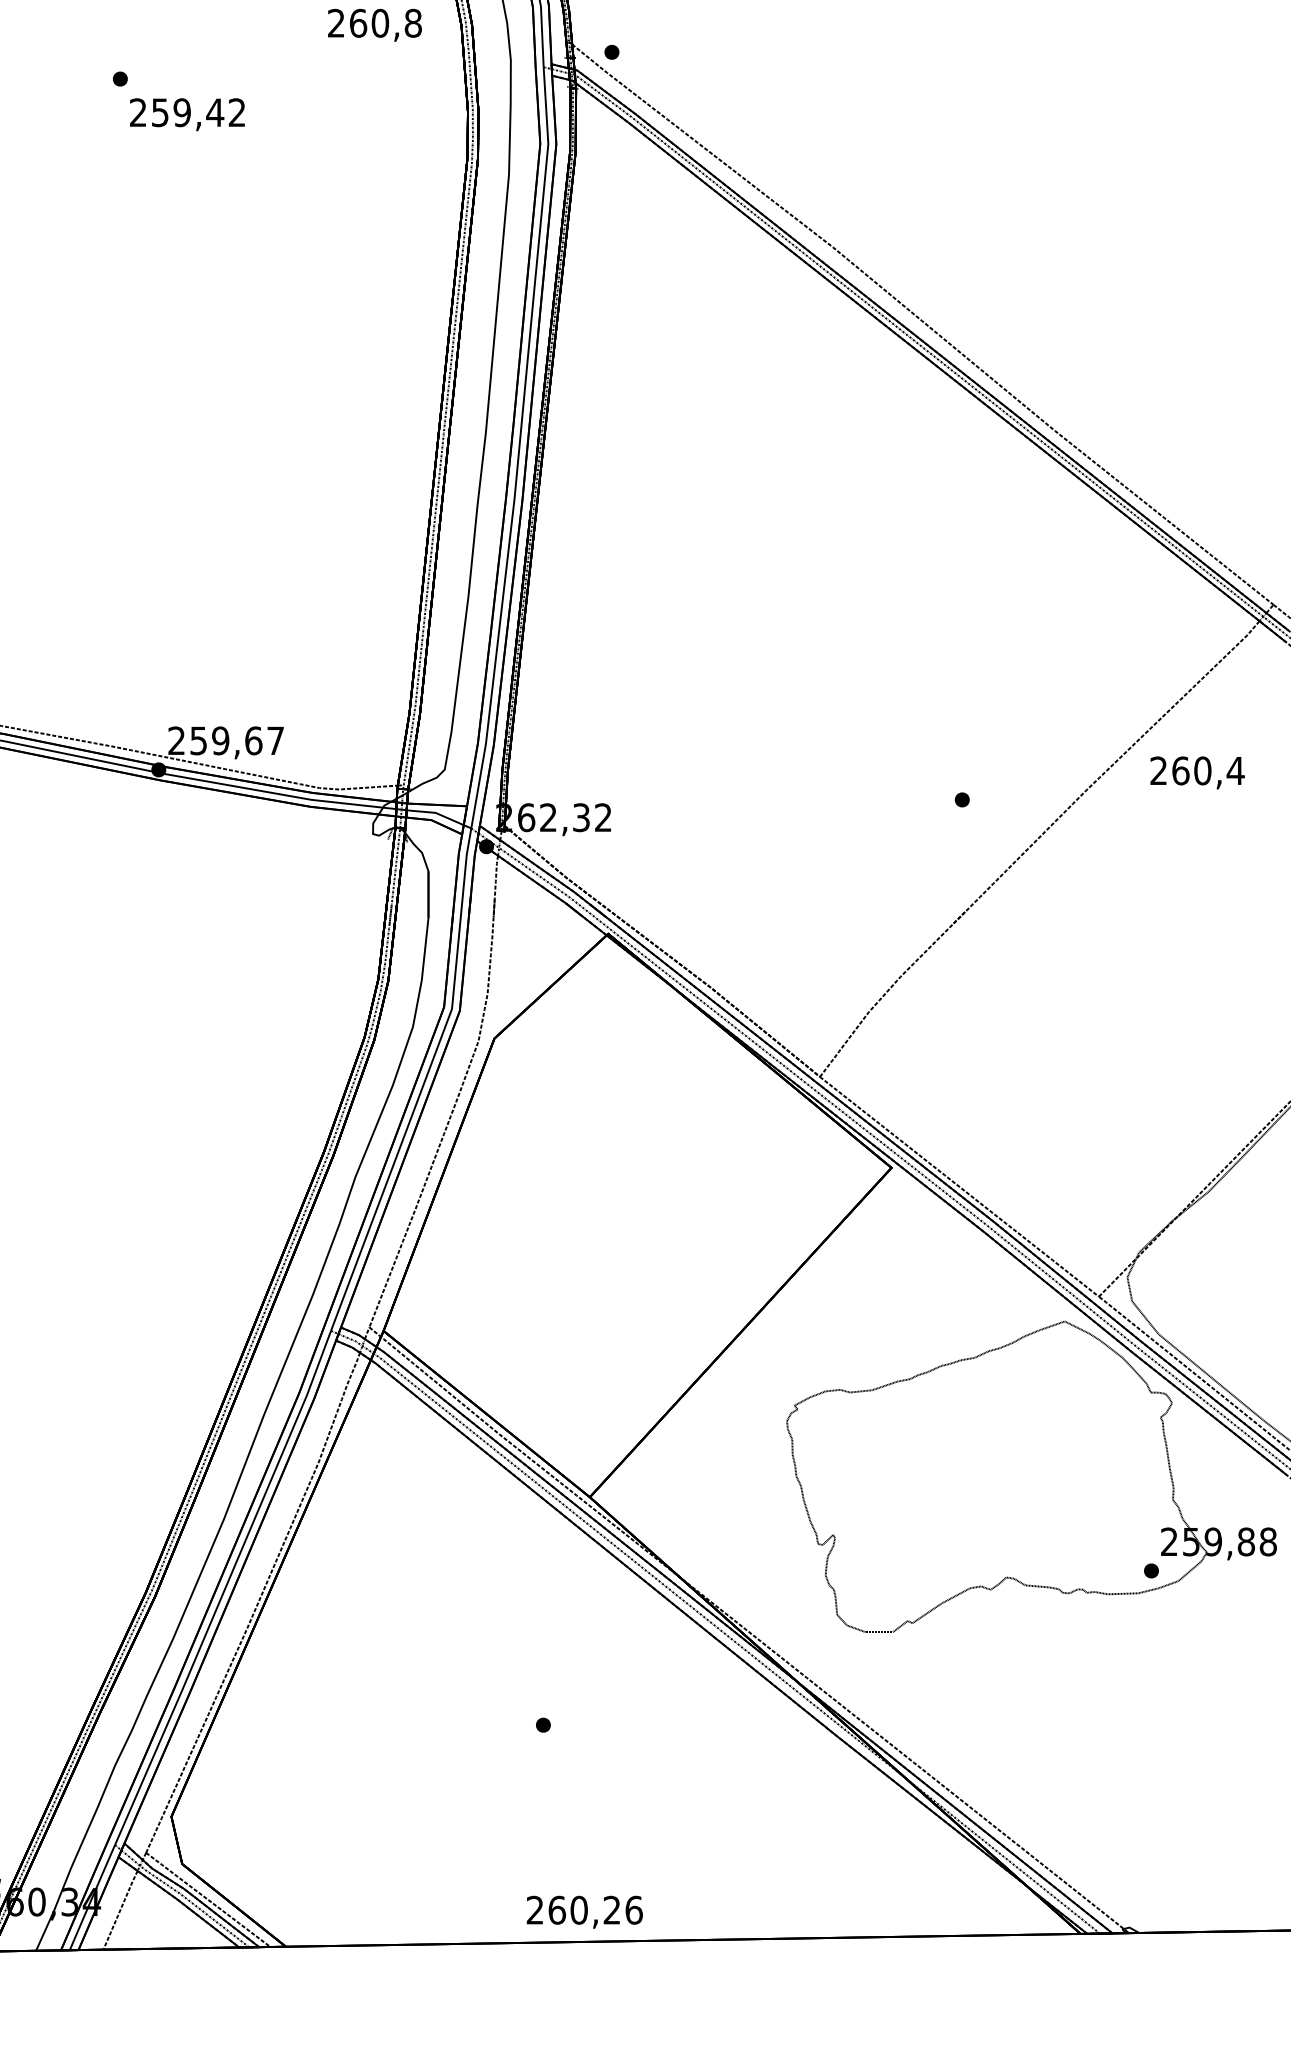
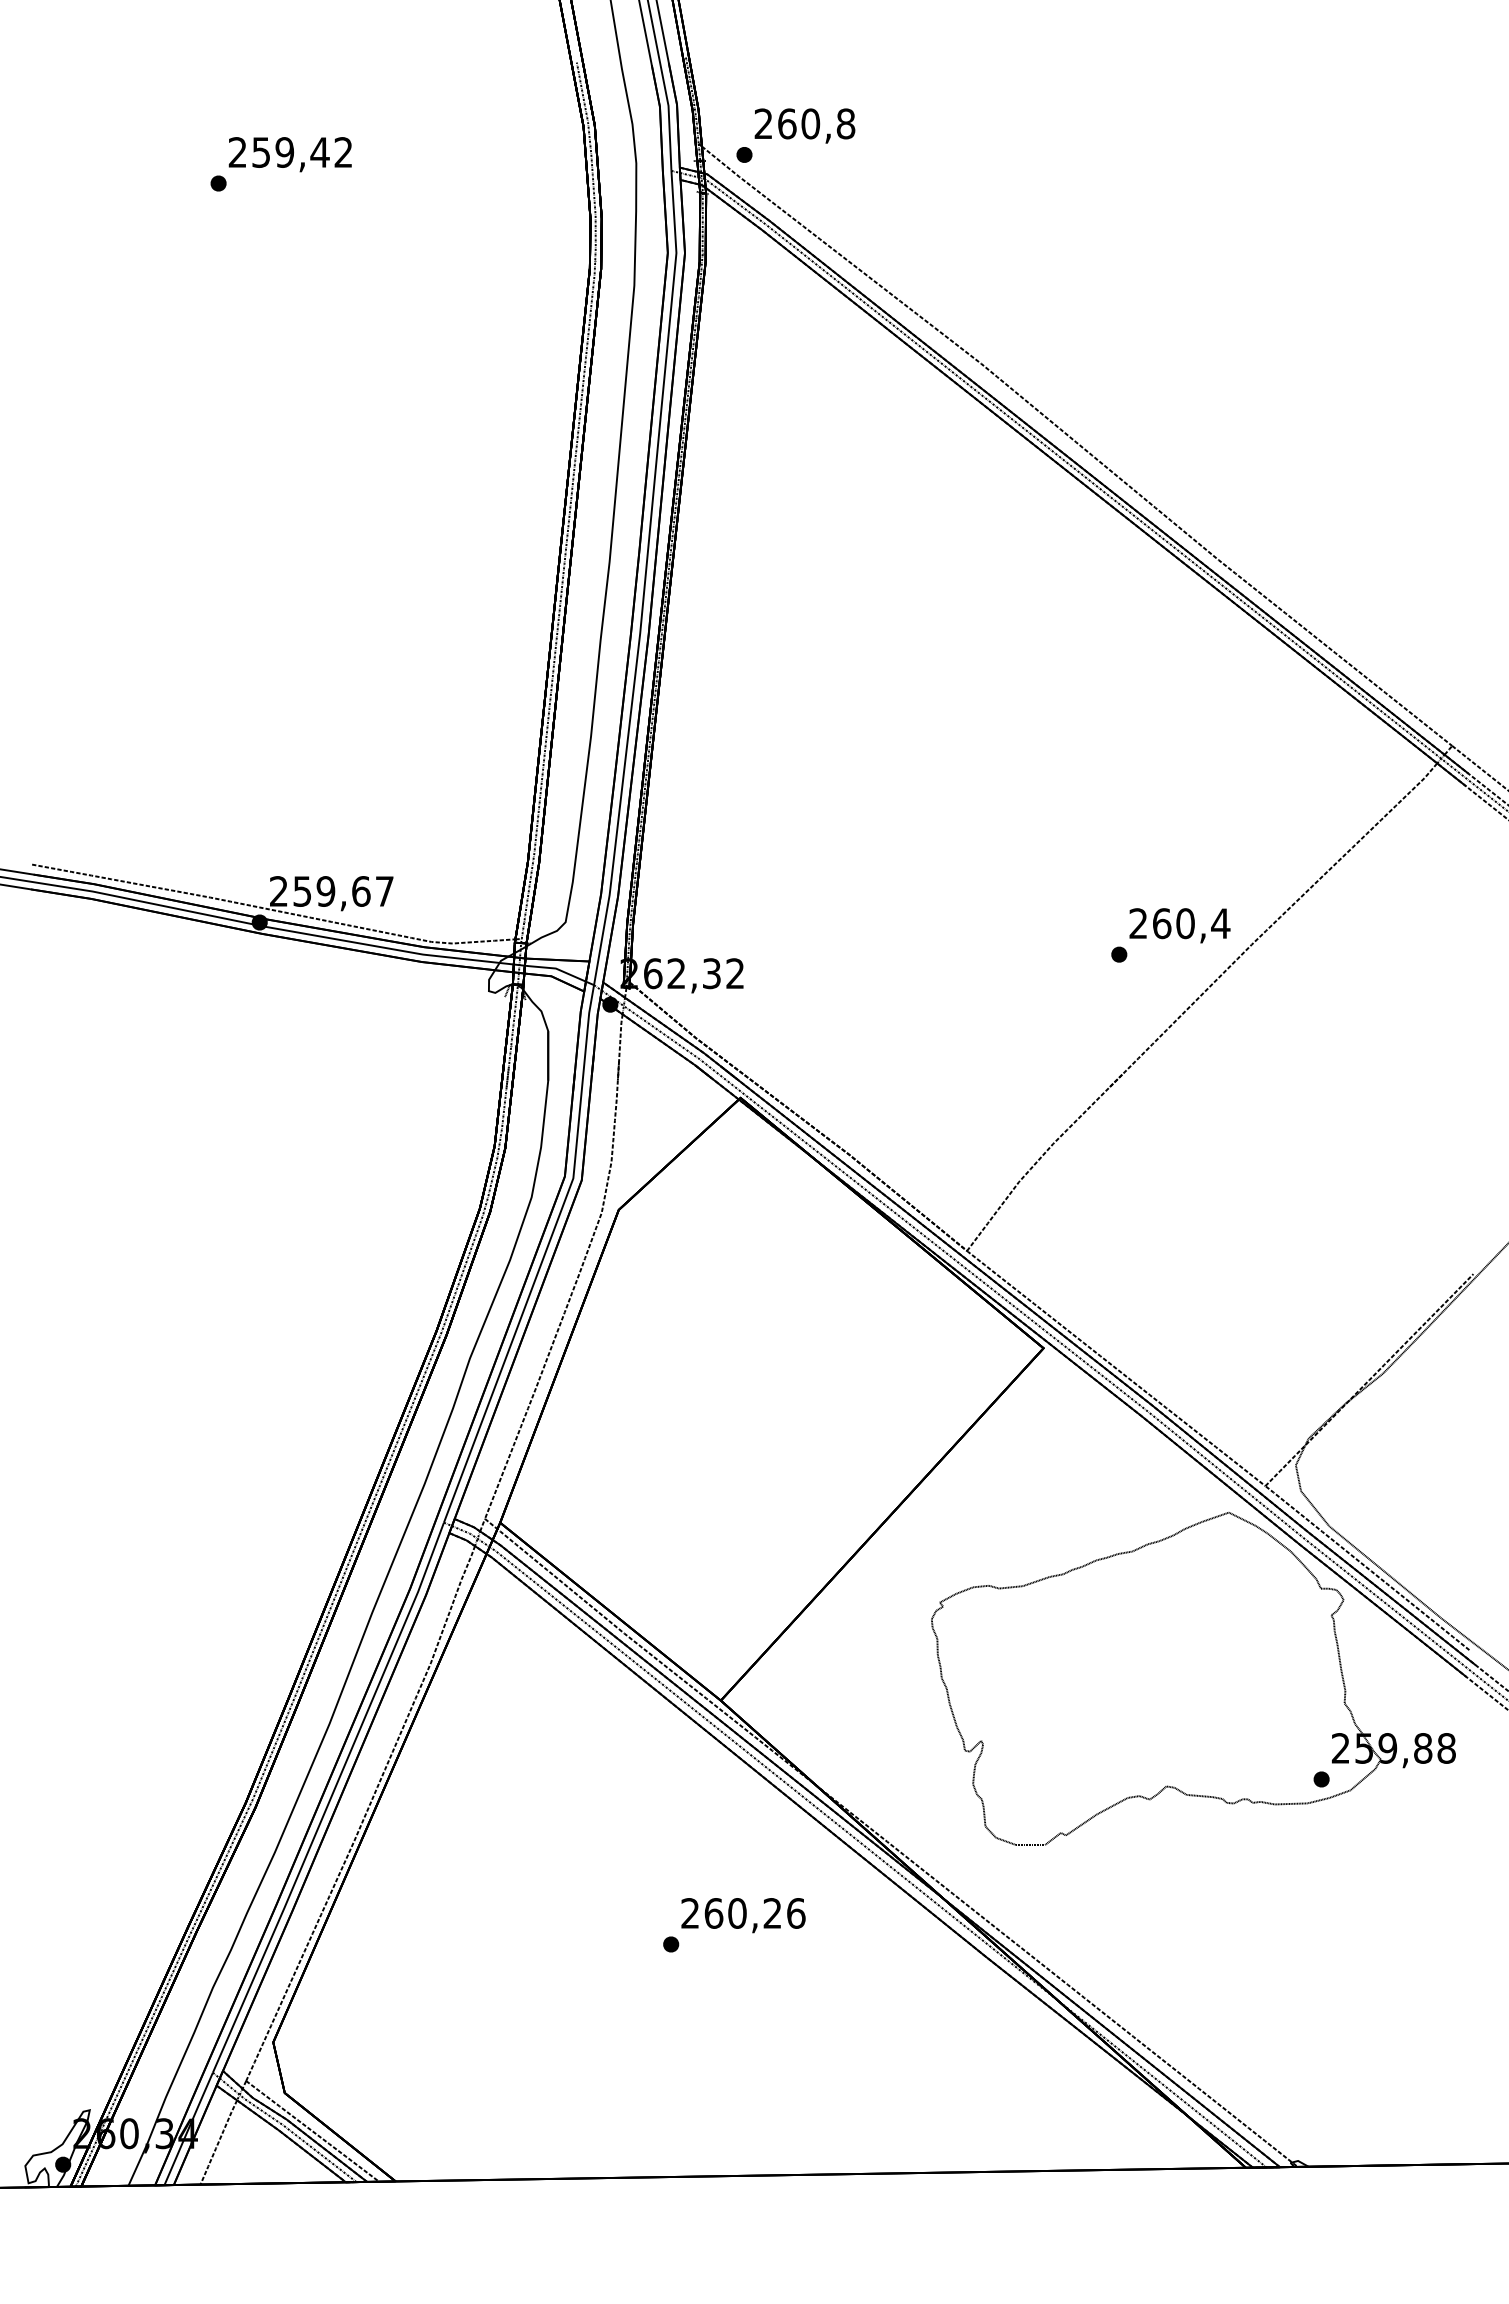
text: (374, 24) -> (804, 125), moved
text: (186, 114) -> (289, 154), moved
text: (1197, 772) -> (1179, 925), moved
text: (584, 1912) -> (743, 1915), moved

